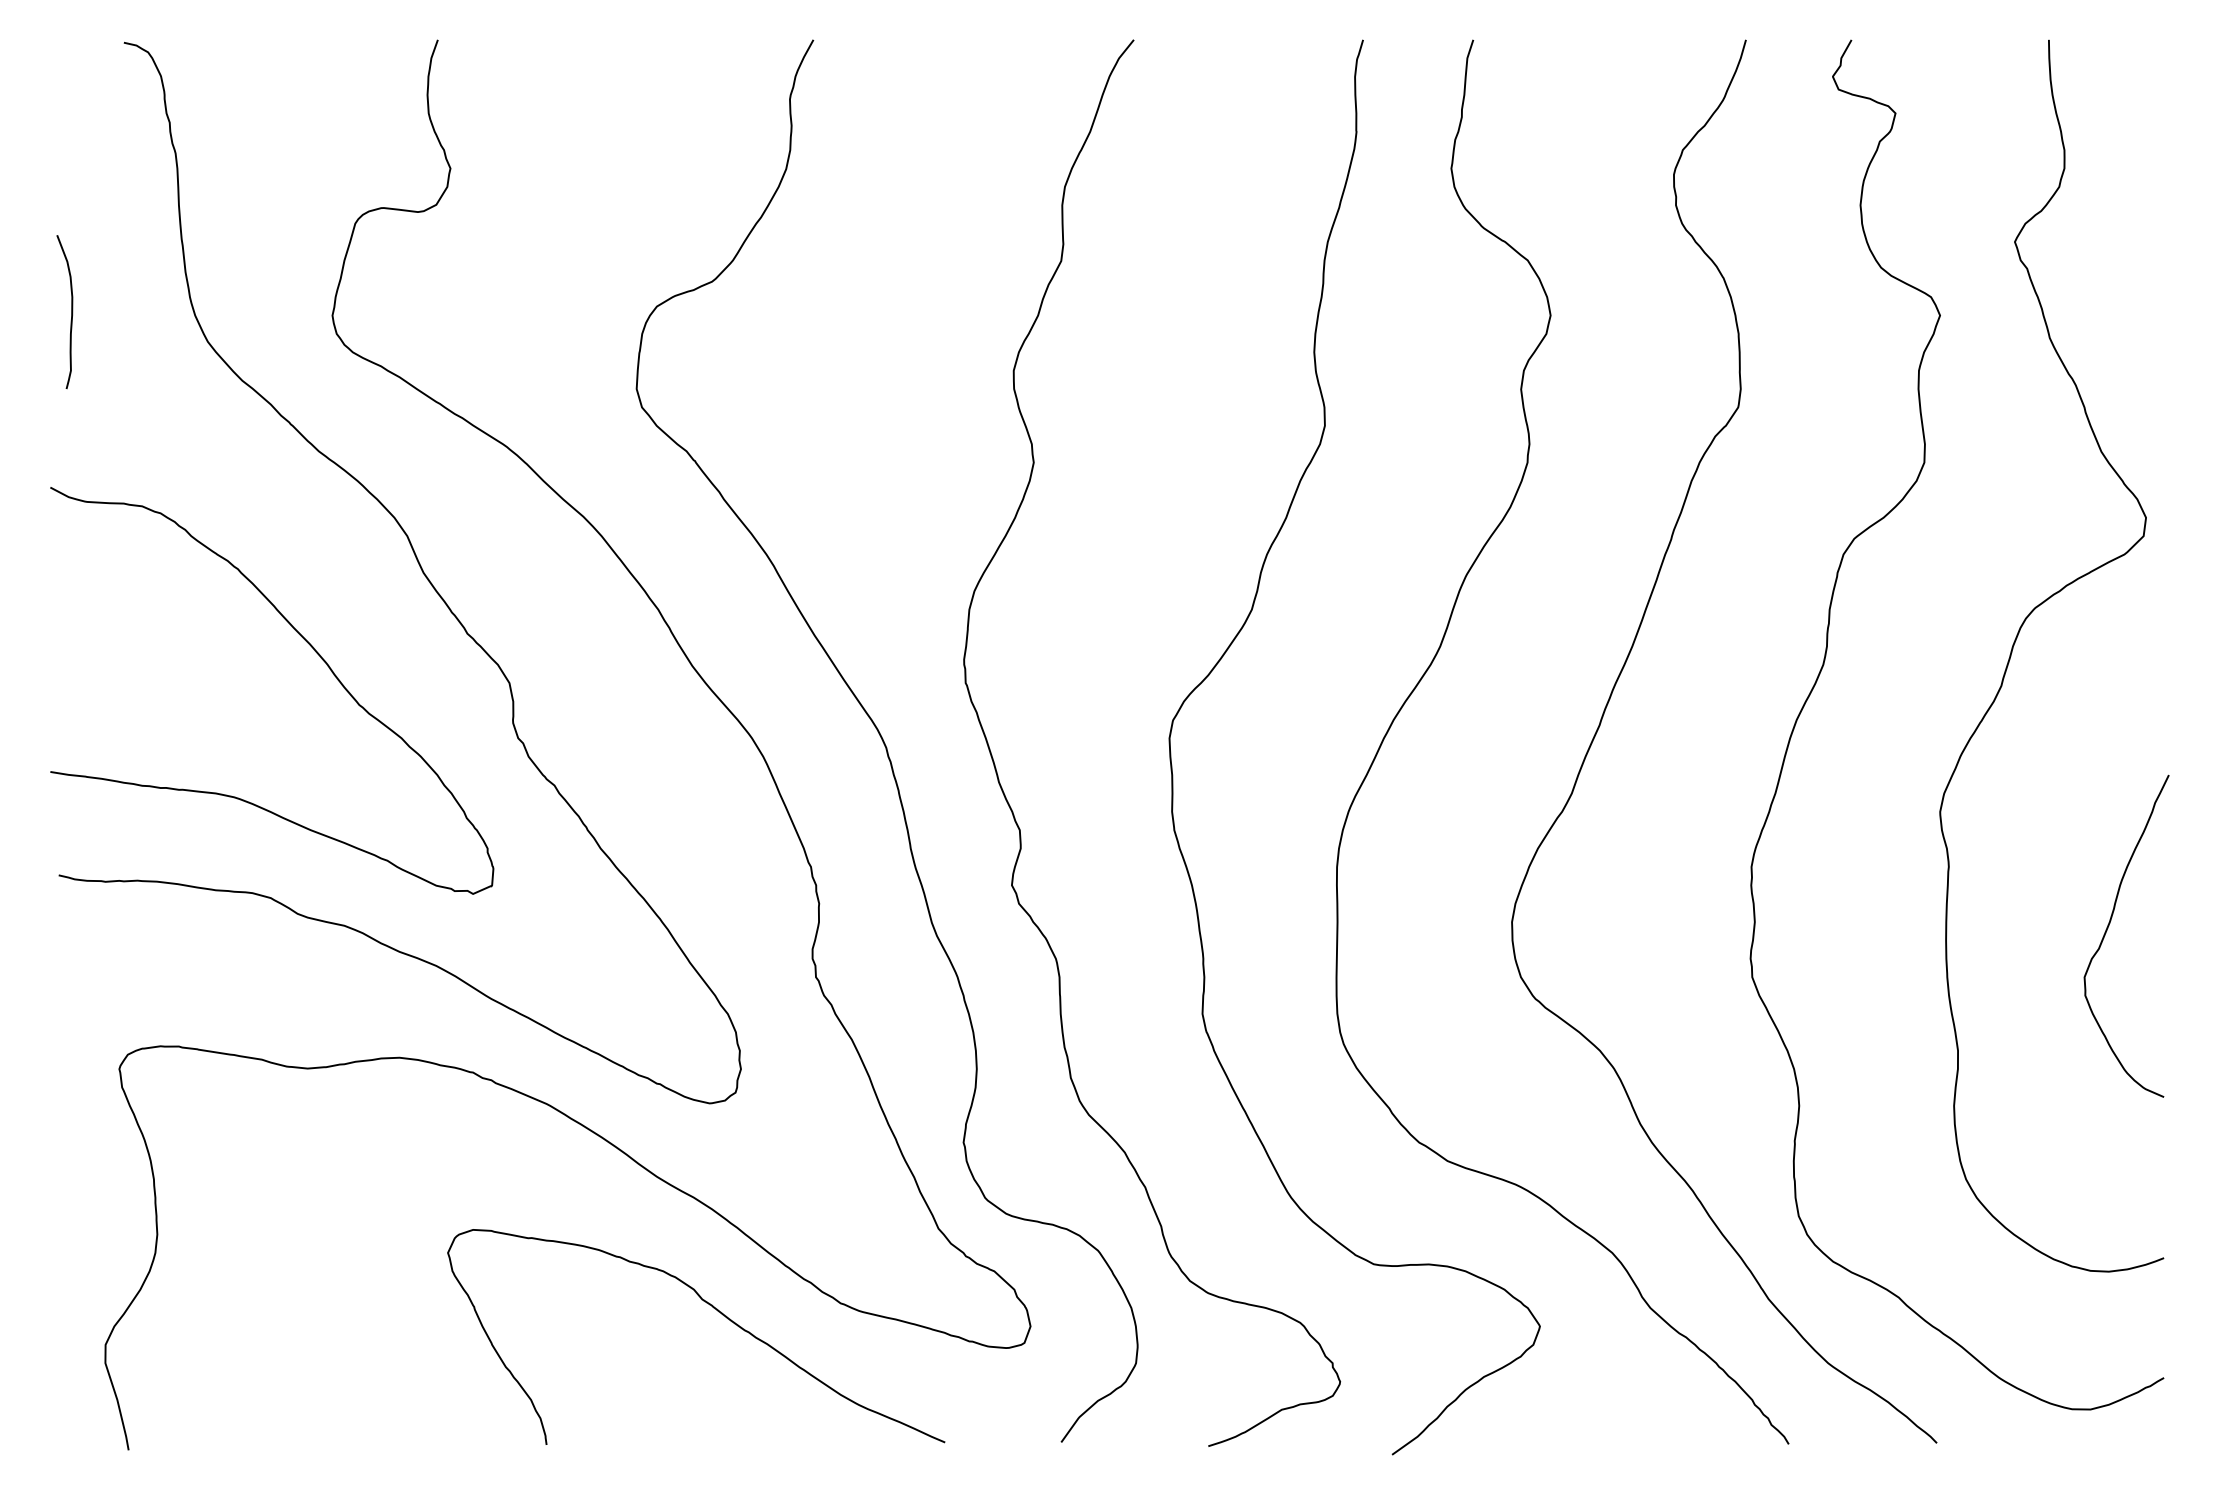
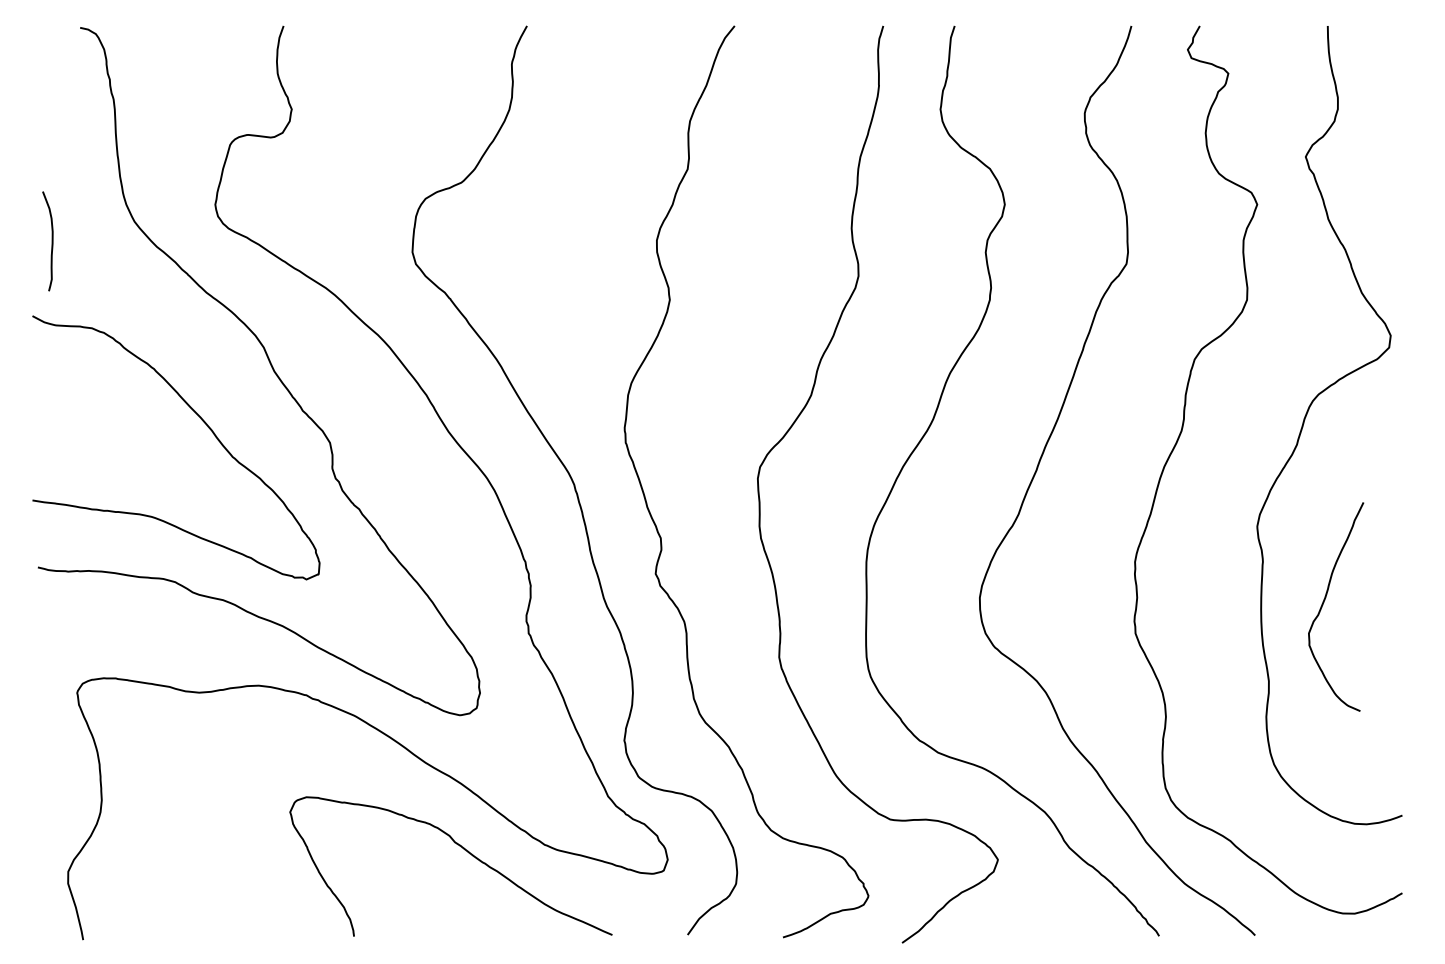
curve: (70, 312) -> (51, 241), moved
curve: (2110, 926) -> (1325, 600), moved

